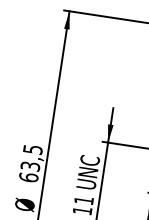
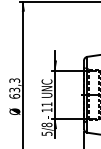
text: (32, 149) -> (14, 80), 63,5 -> 63,3

